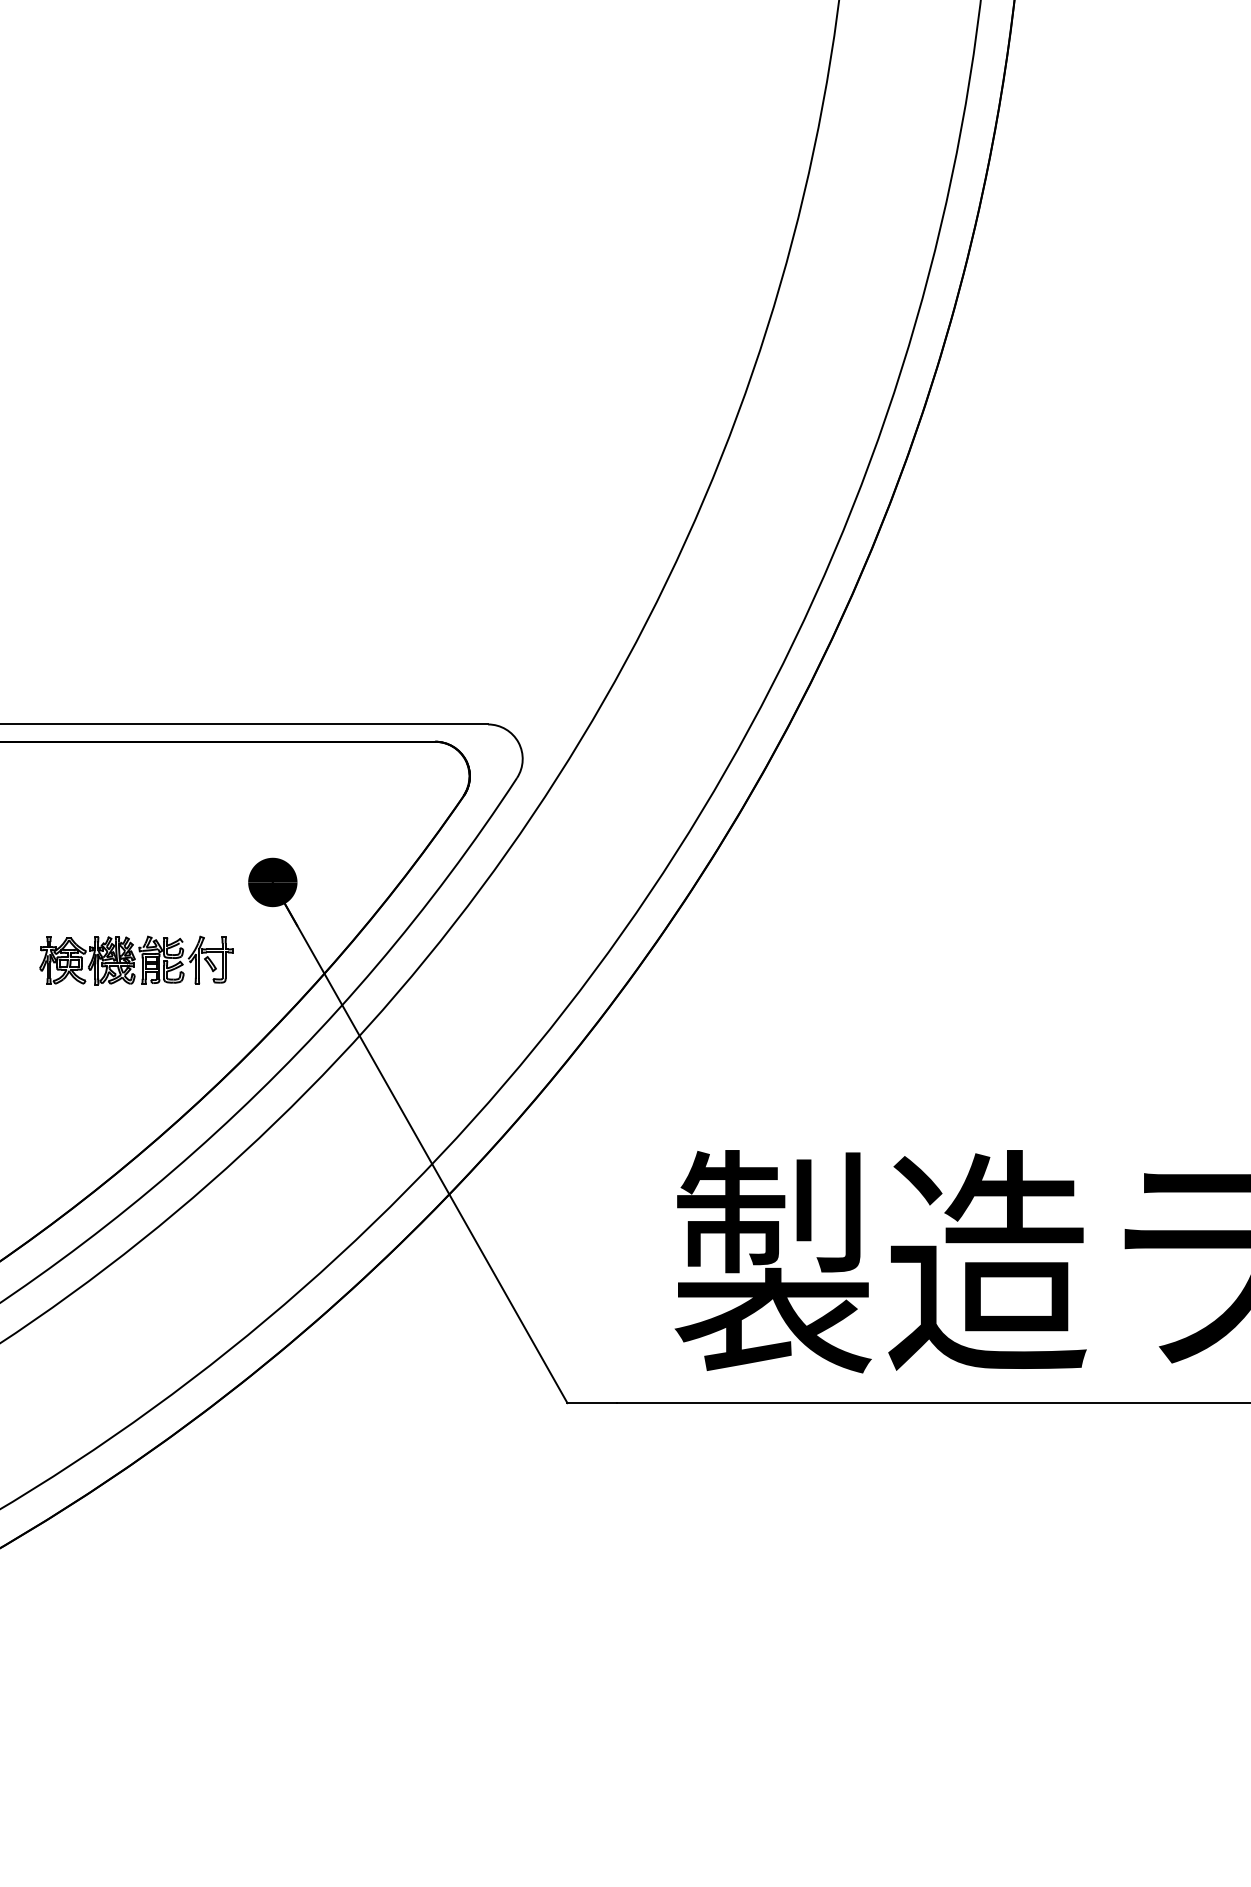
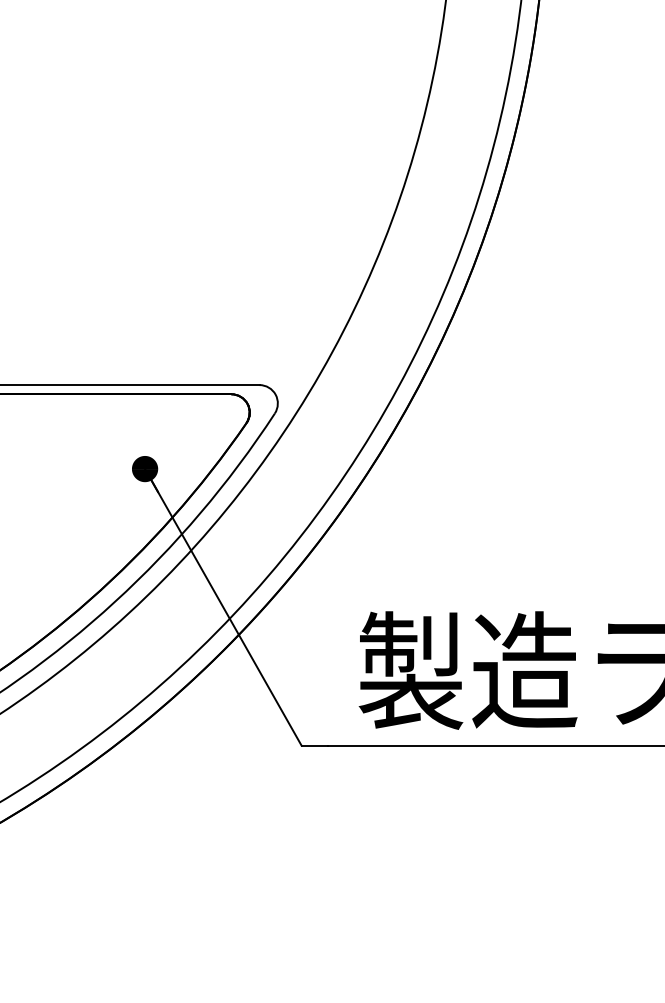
part: (136, 958) -> (72, 509), removed

